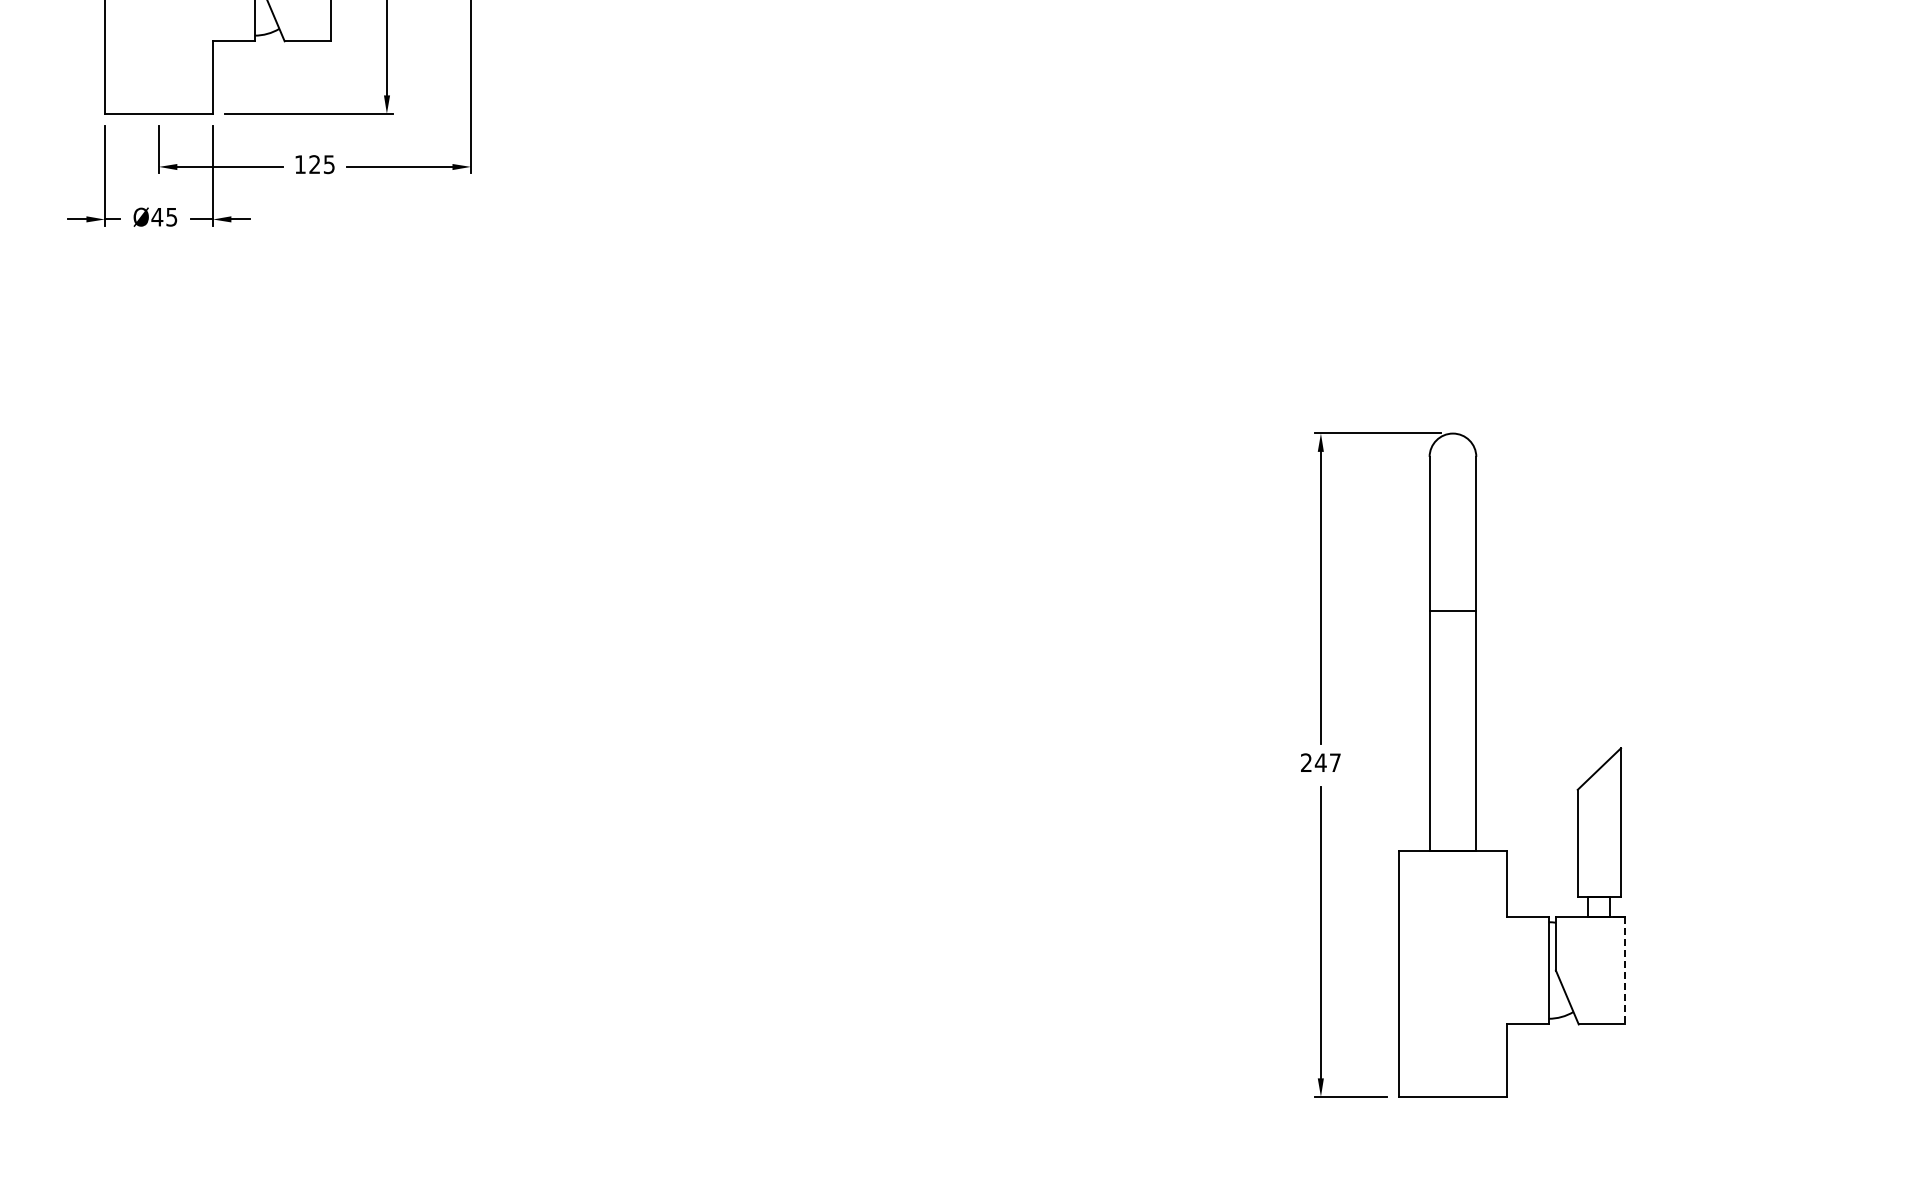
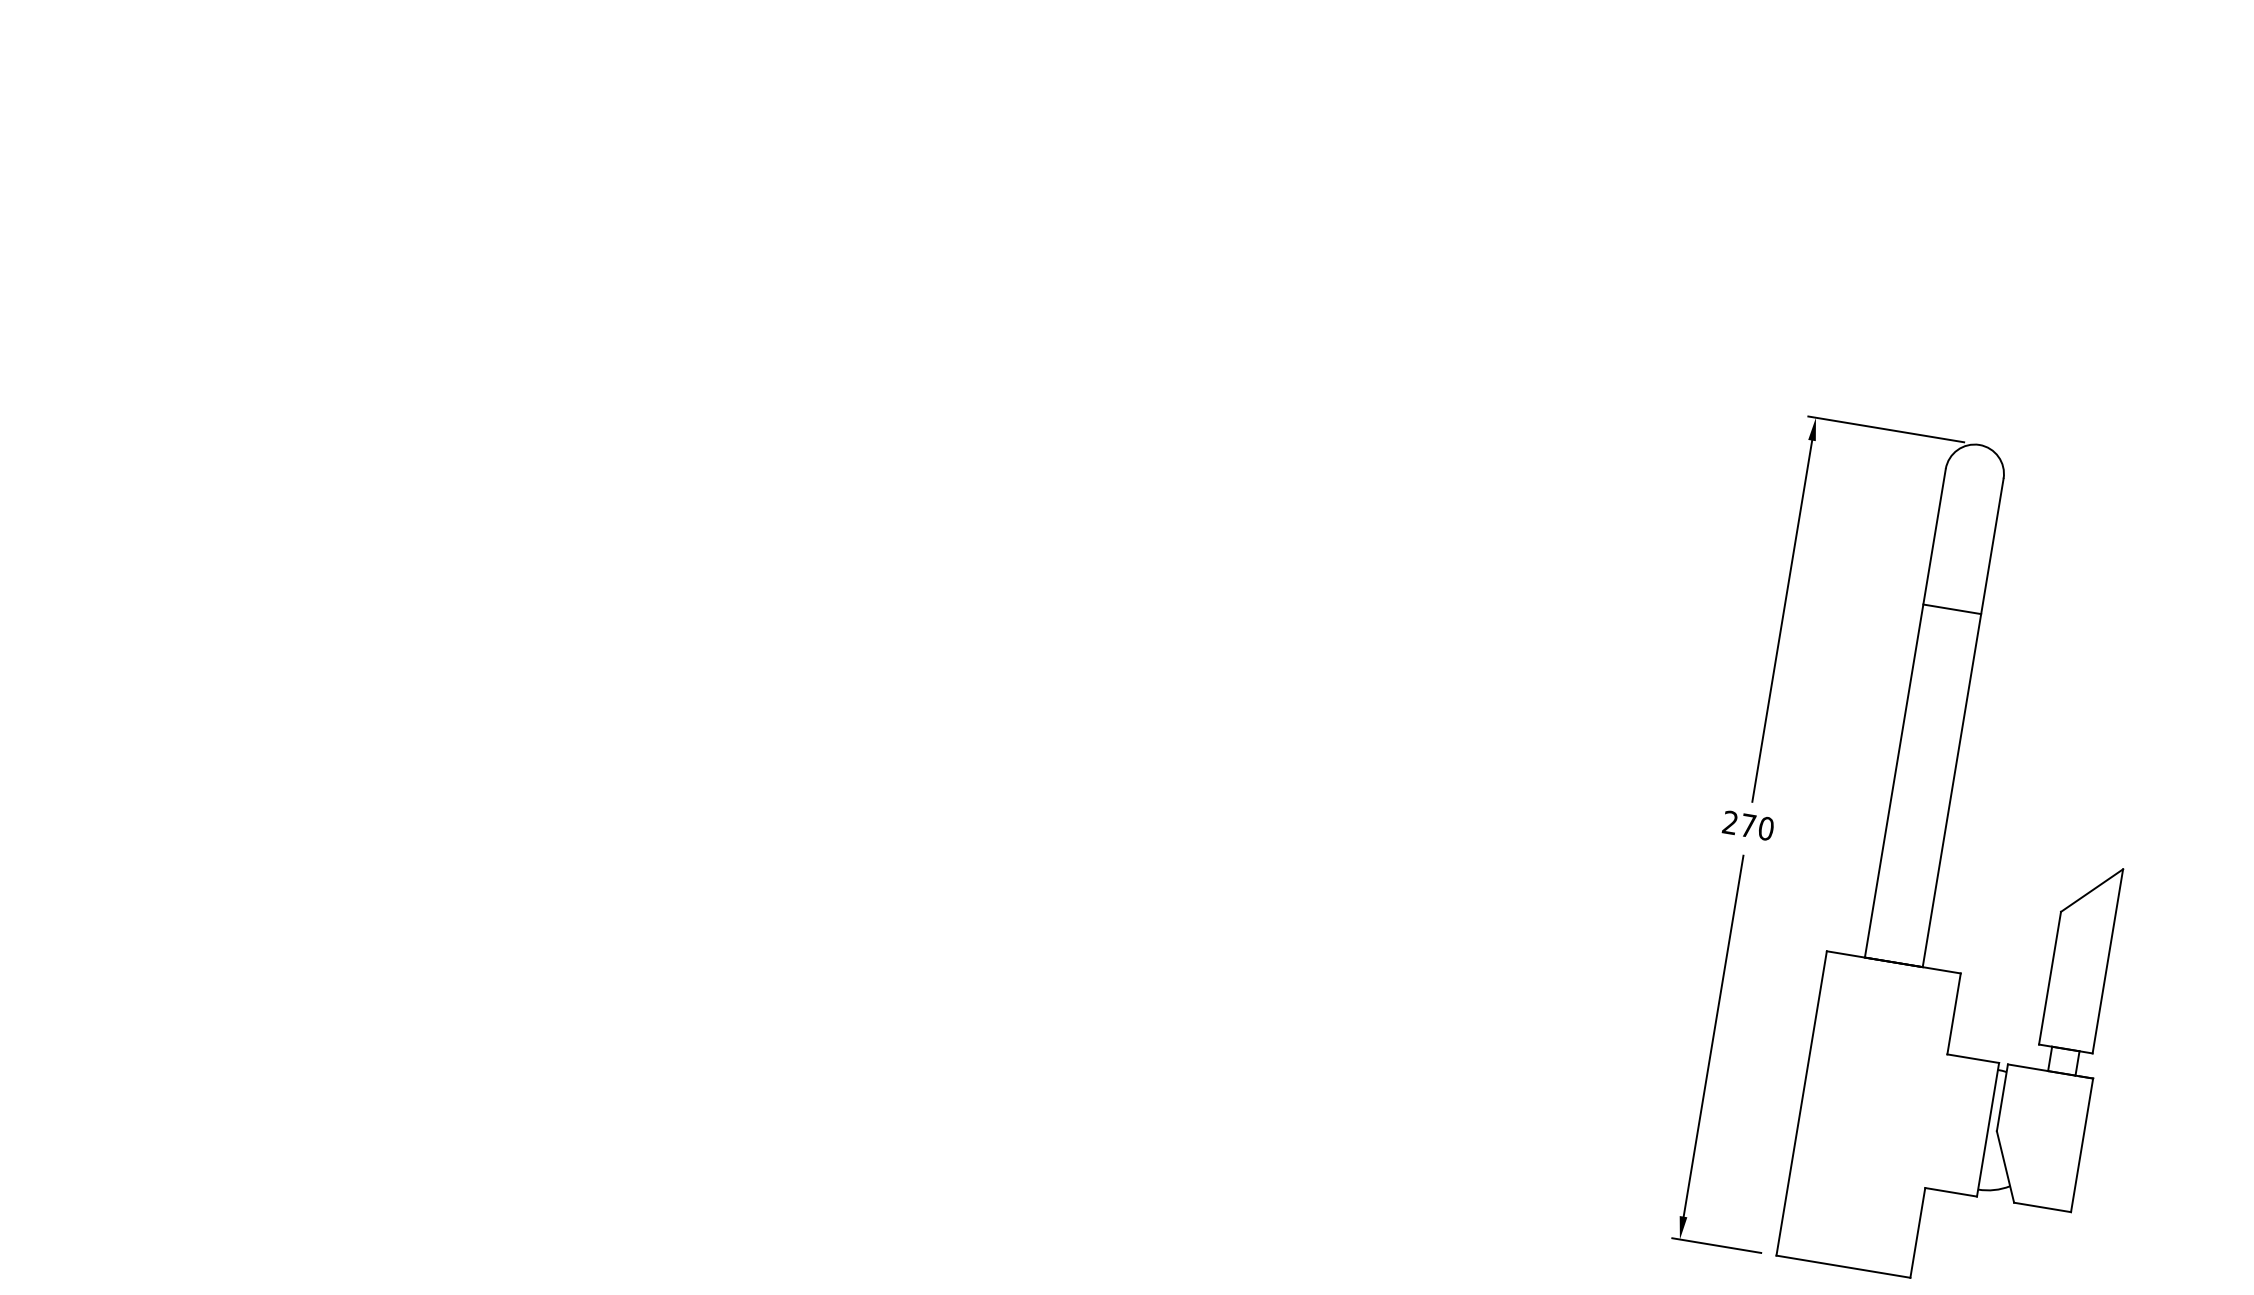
line: (1452, 611) -> (1951, 609), moved
text: (1327, 762) -> (1756, 826), 247 -> 270
line: (1624, 970) -> (2081, 1145), dashed -> solid

